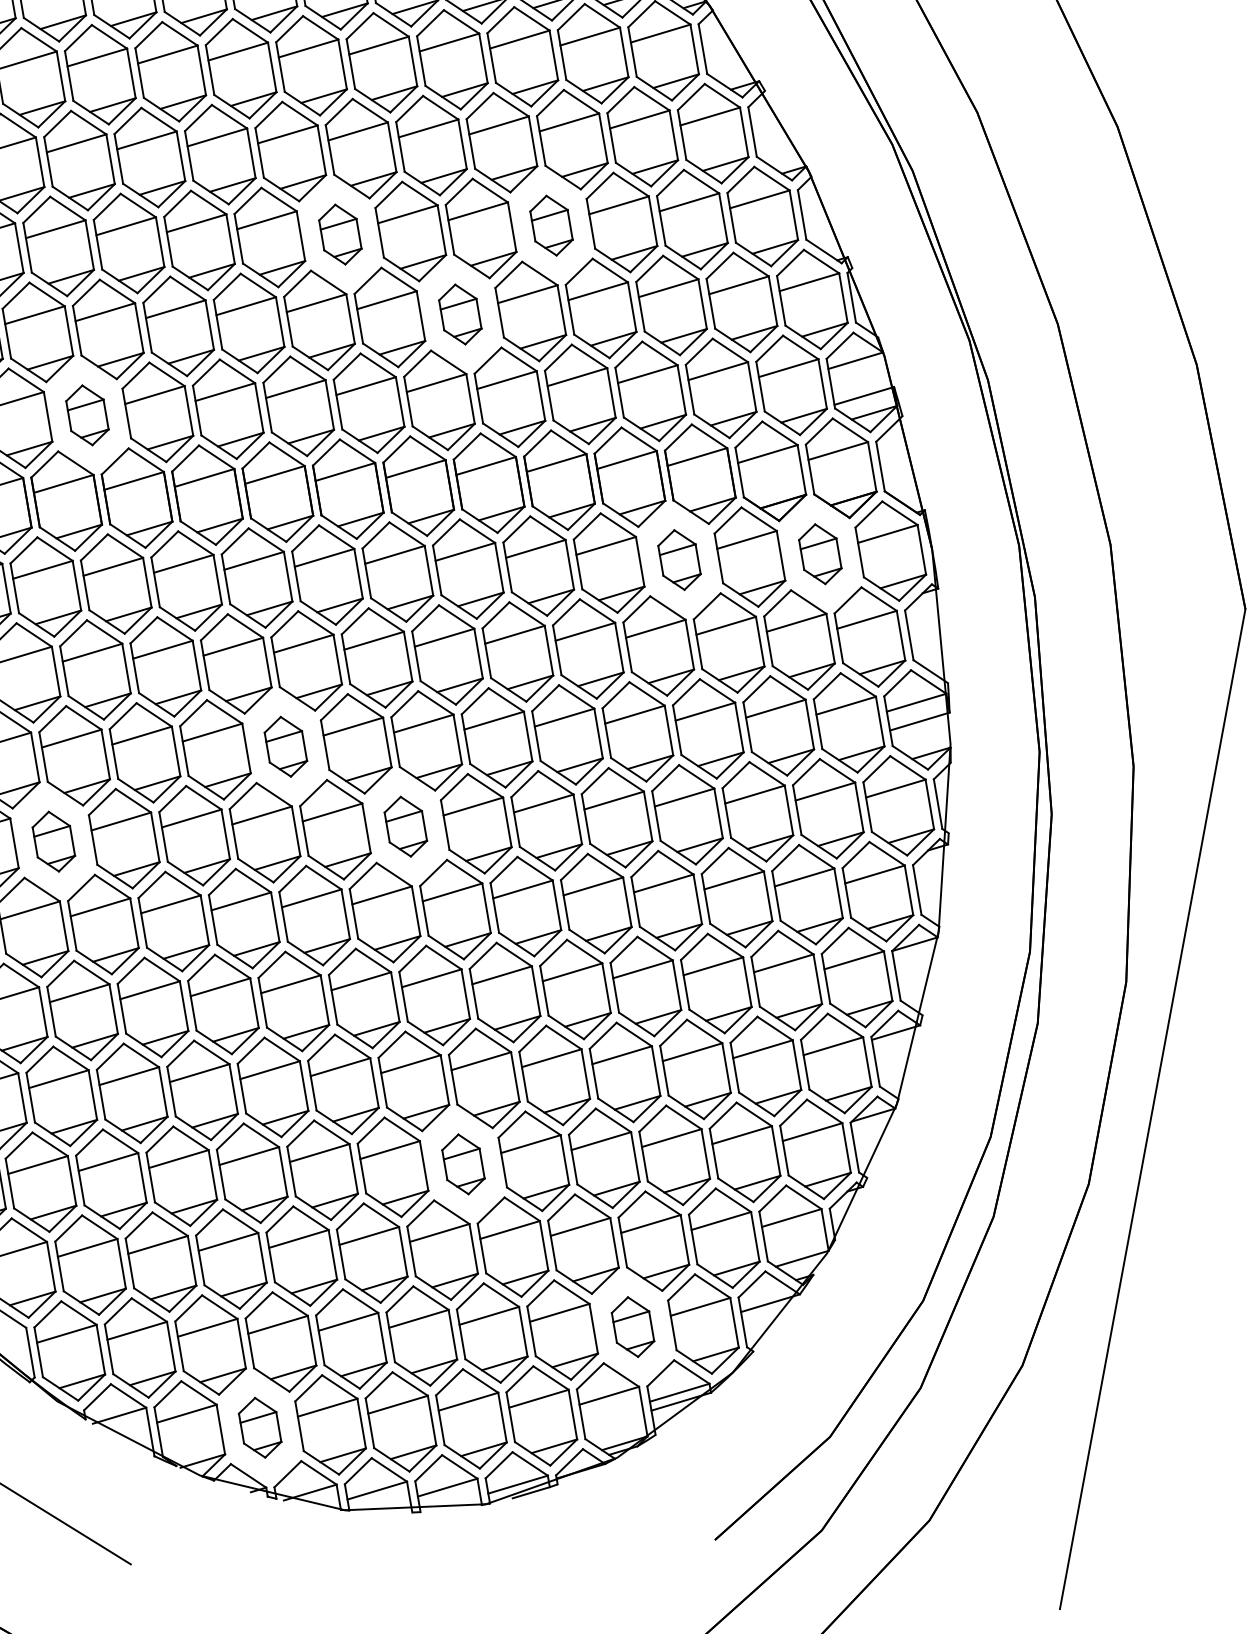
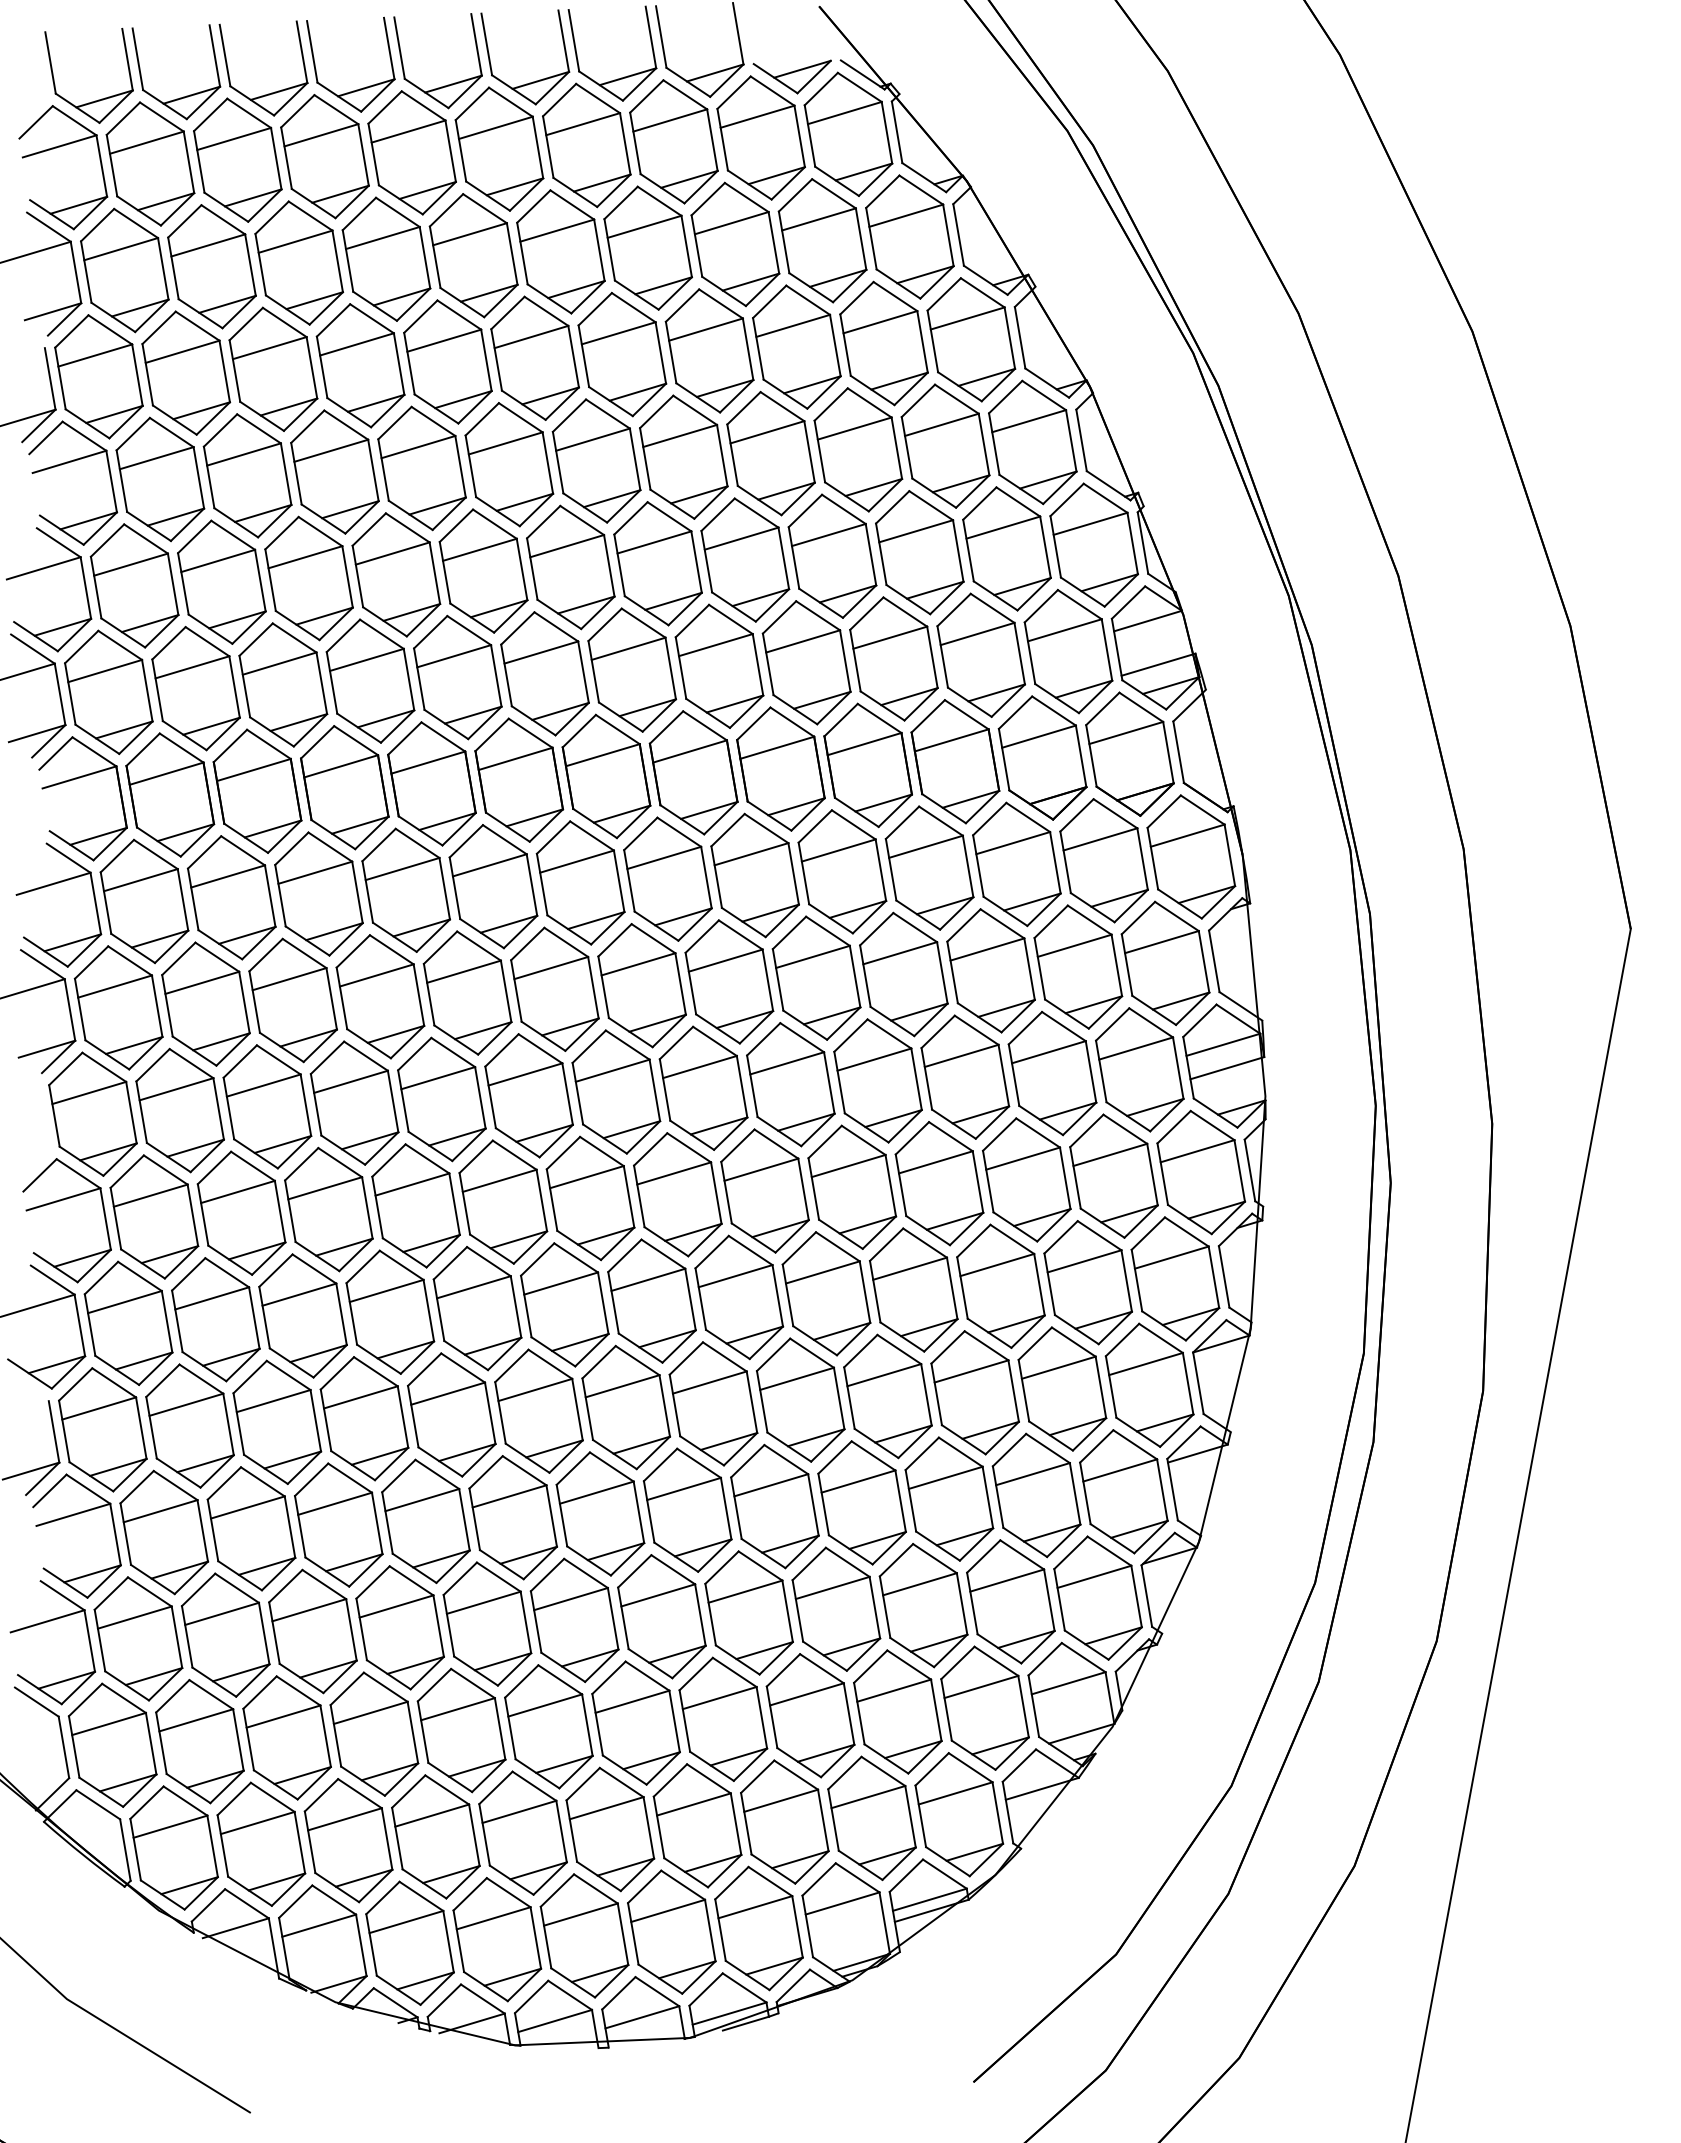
part: (551, 225) -> (770, 453), size x1.67
part: (340, 234) -> (509, 464), size x1.67
part: (459, 314) -> (657, 563), size x1.67
part: (87, 415) -> (195, 688), size x1.67
part: (819, 553) -> (1103, 860), size x1.67
part: (679, 559) -> (929, 867), size x1.67
part: (285, 746) -> (441, 1099), size x1.67
part: (405, 826) -> (590, 1198), size x1.67
part: (53, 841) -> (154, 1216), size x1.67
part: (463, 1164) -> (661, 1616), size x1.67
part: (632, 1327) -> (871, 1818), size x1.67
part: (259, 1427) -> (409, 1942), size x1.67

